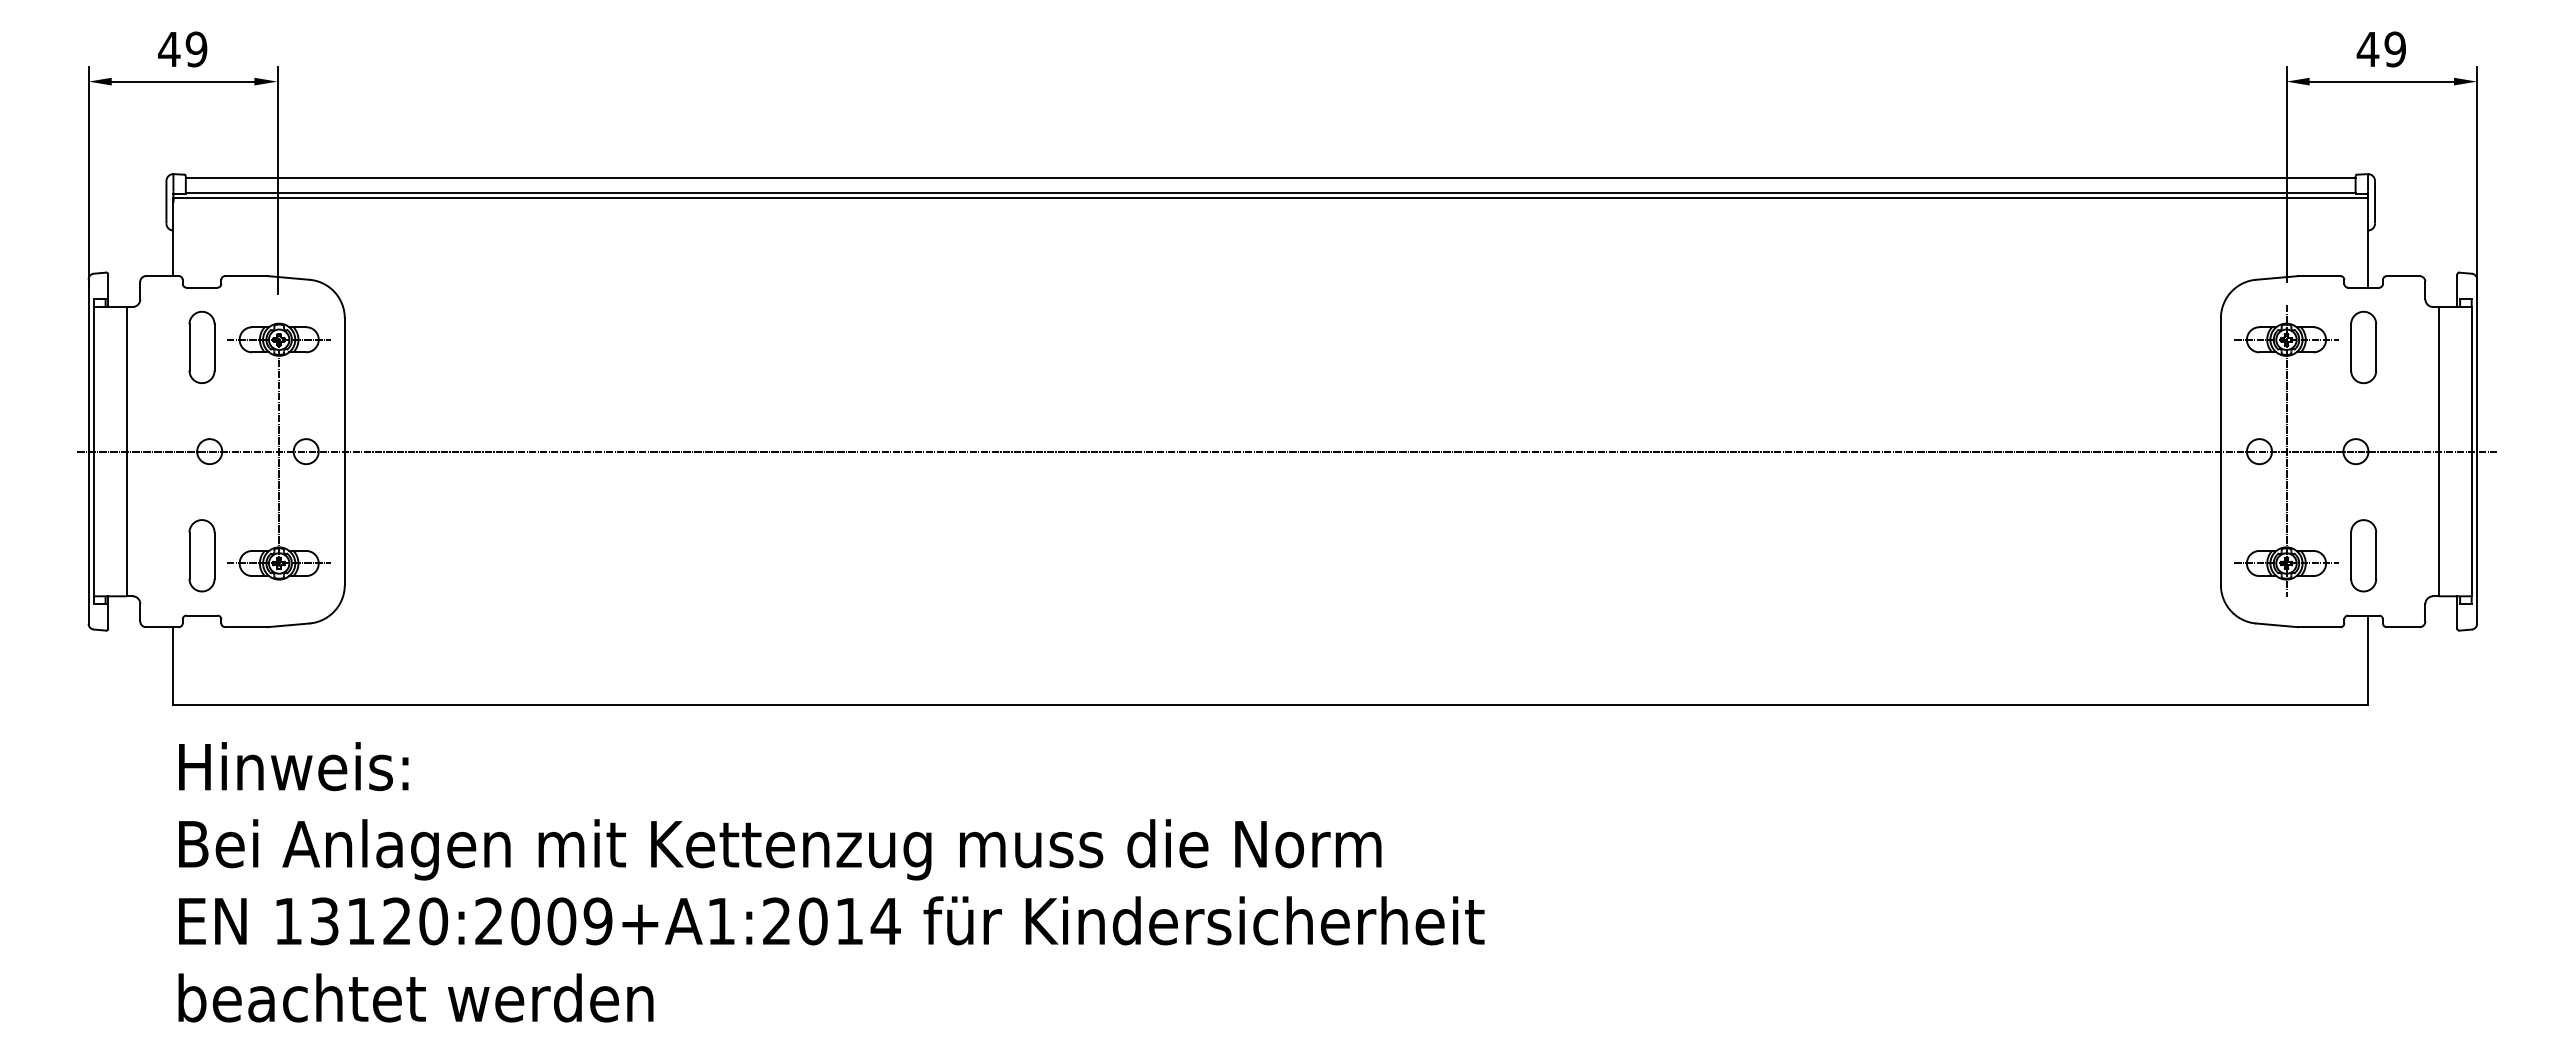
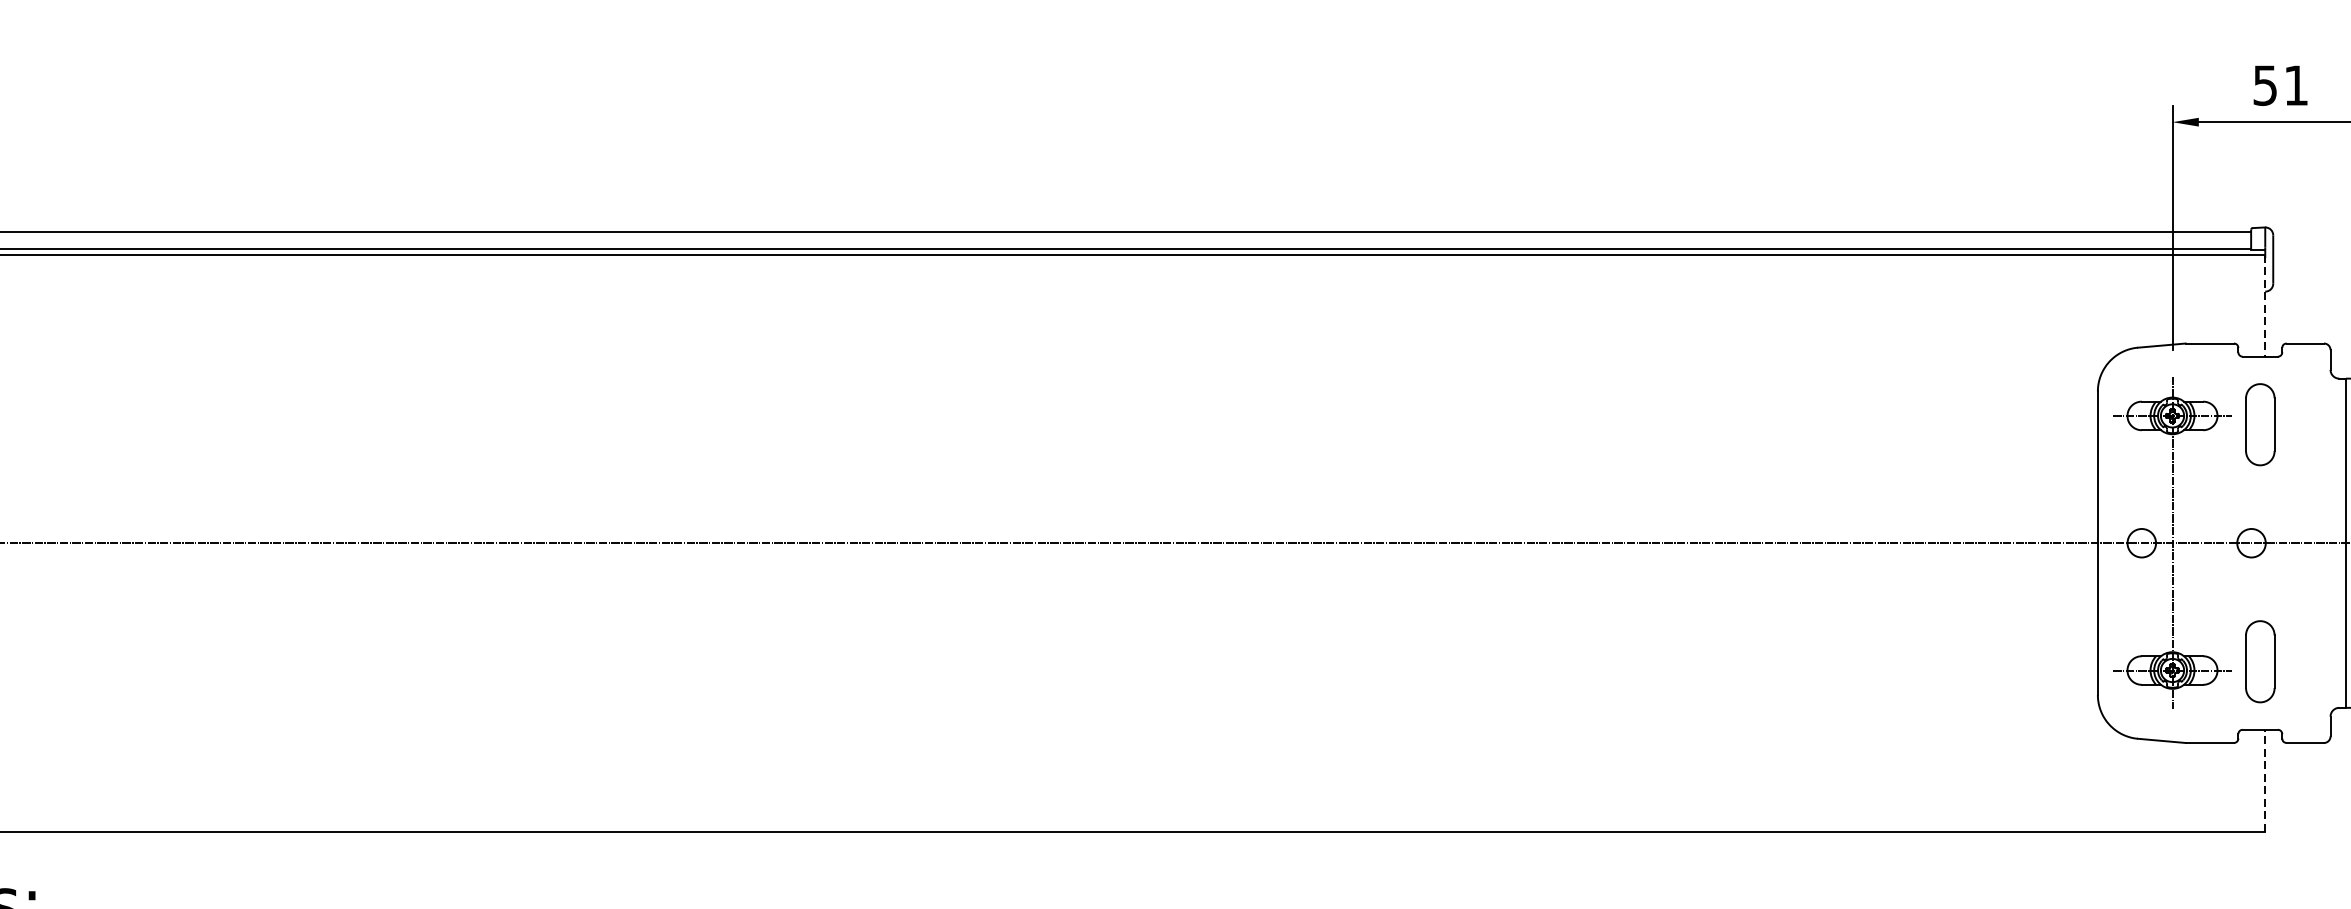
text: (2380, 49) -> (2279, 85), 49 -> 51
line: (2368, 242) -> (2265, 305), solid -> dashed
line: (2368, 660) -> (2265, 780), solid -> dashed

